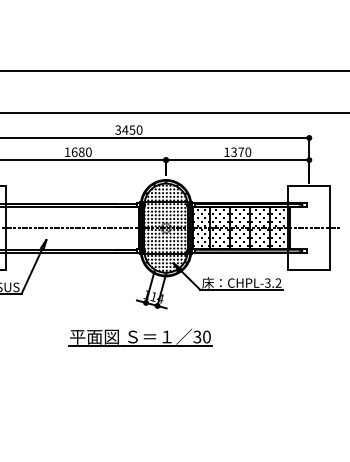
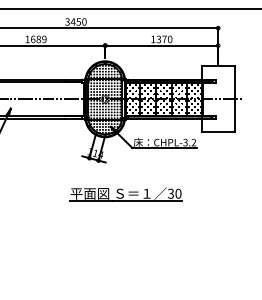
text: (88, 151) -> (44, 38), 1680 -> 1689
part: (140, 337) -> (126, 194), moved

